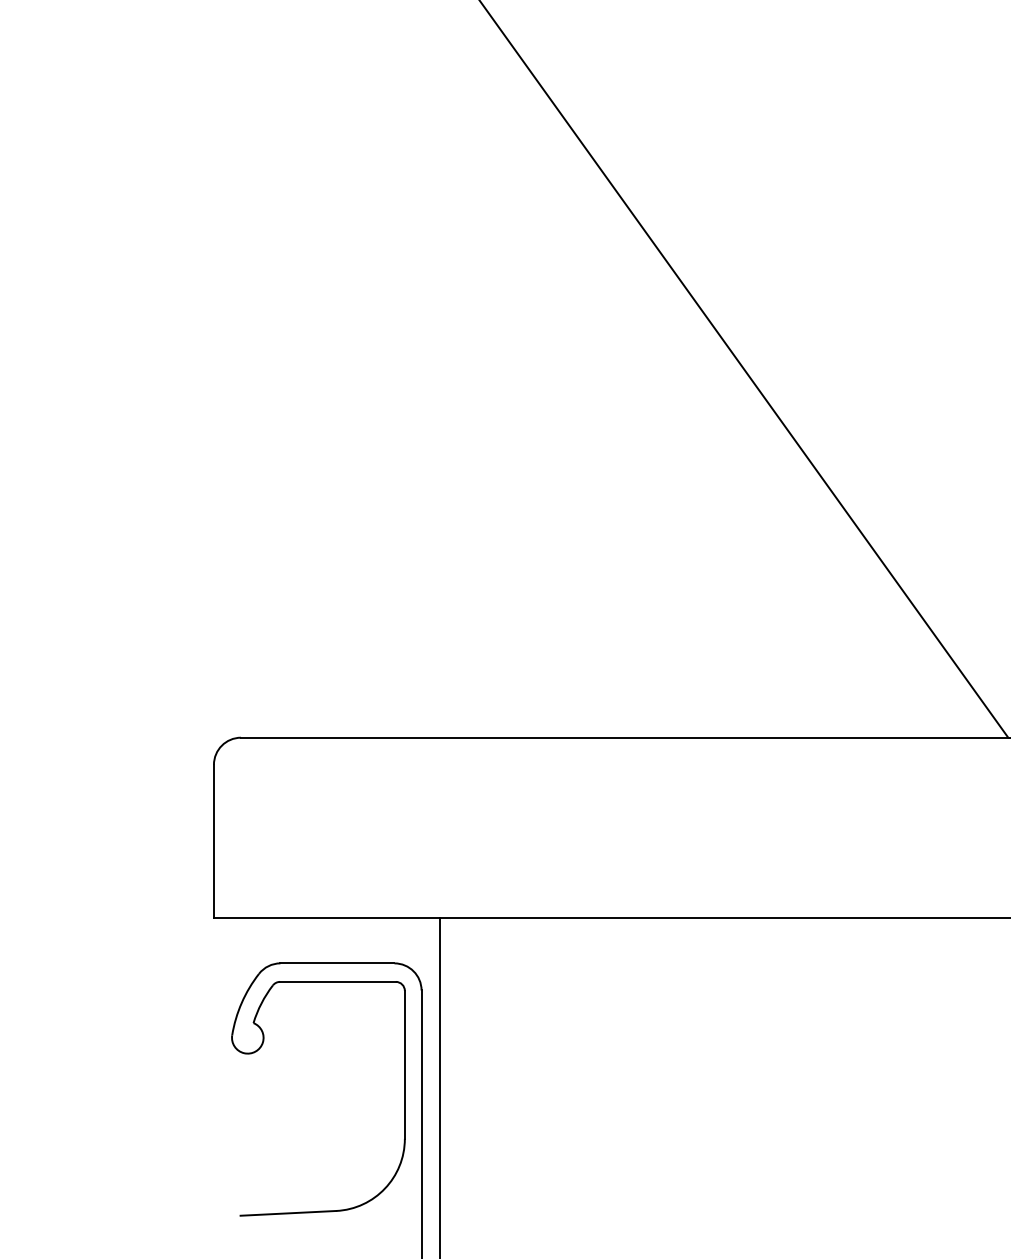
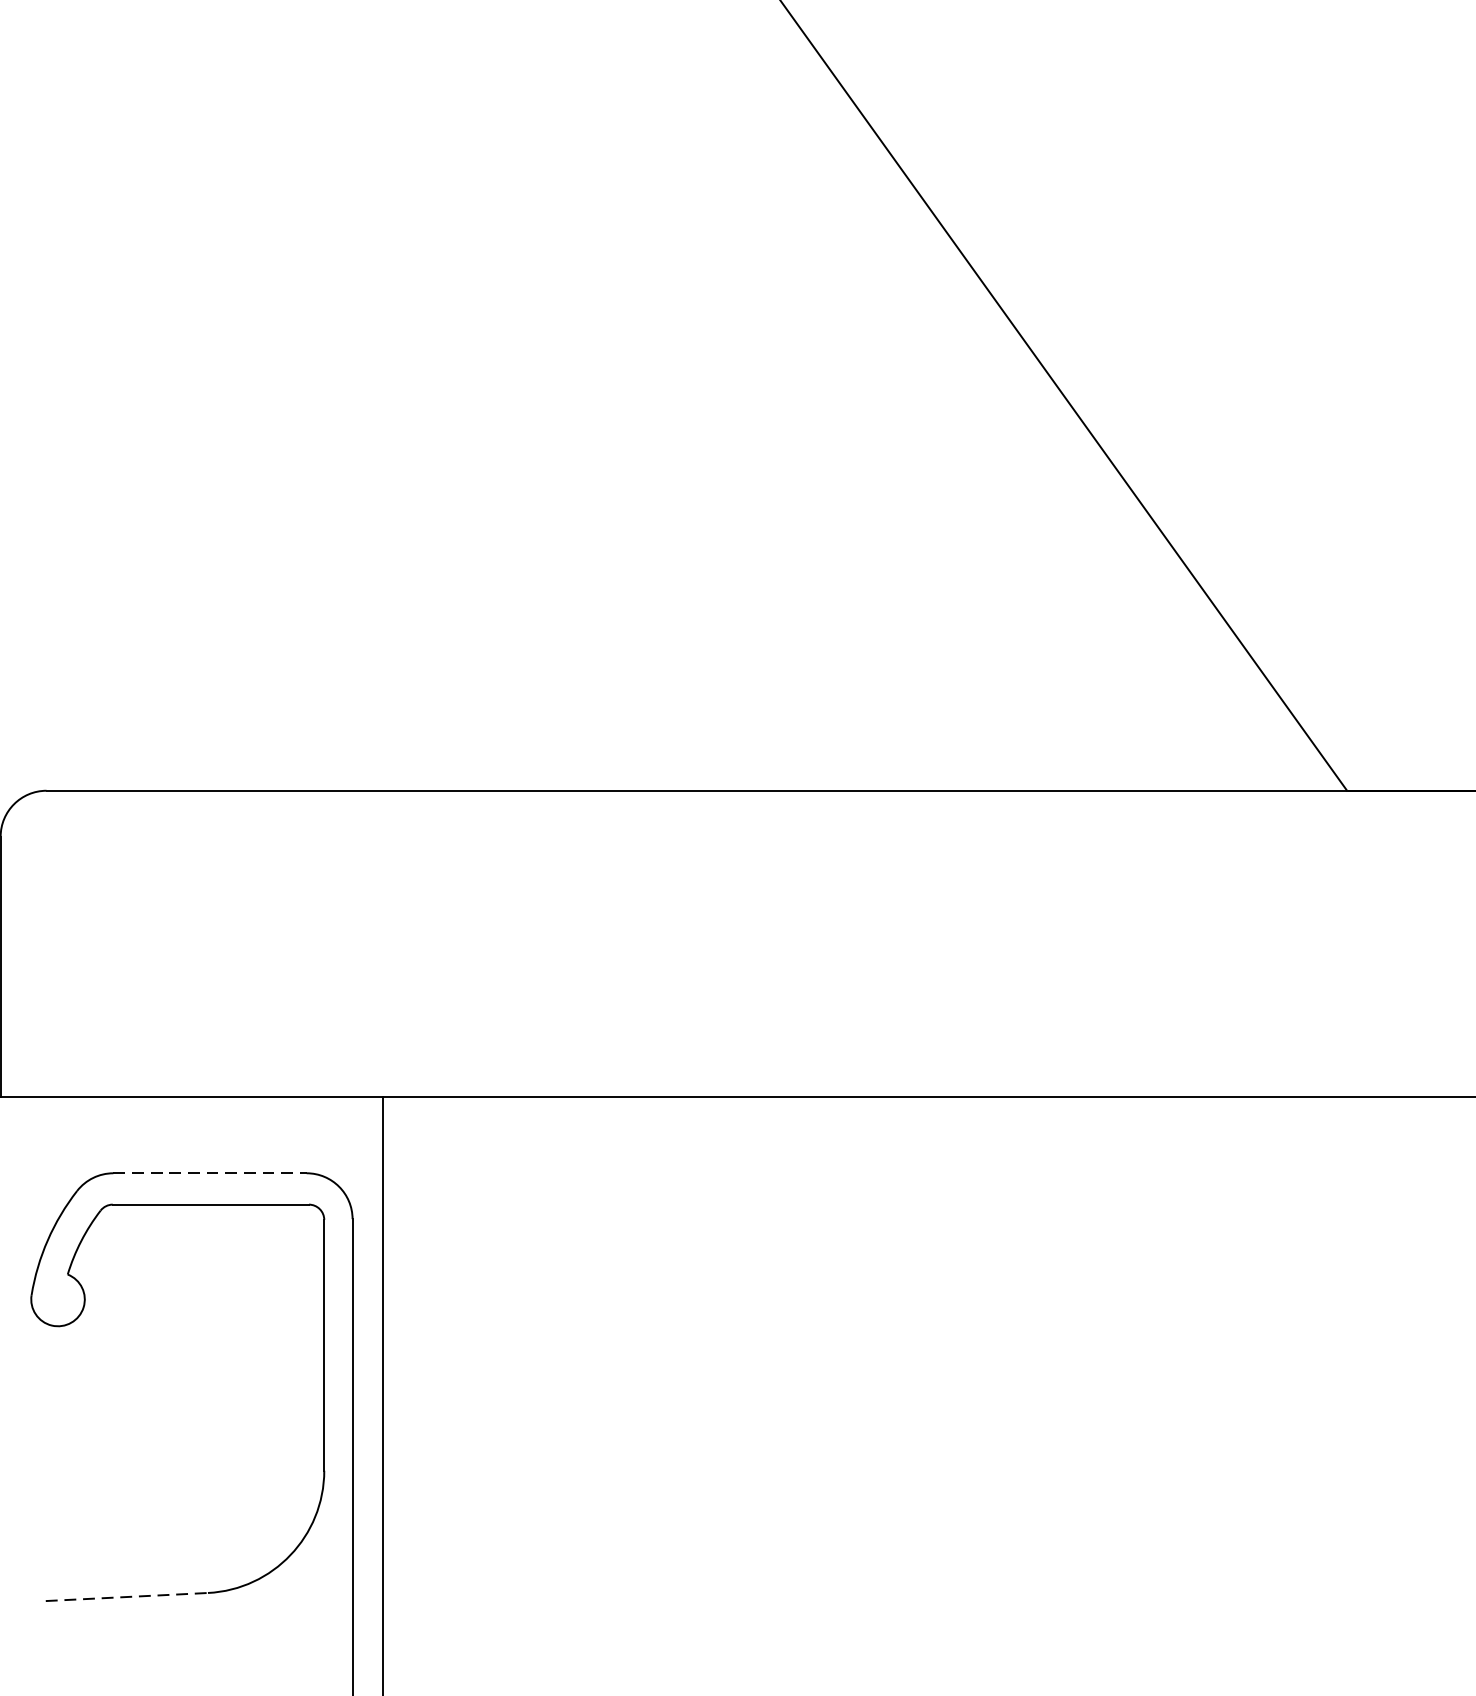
line: (337, 963) -> (210, 1173), solid -> dashed
line: (288, 1213) -> (127, 1597), solid -> dashed

